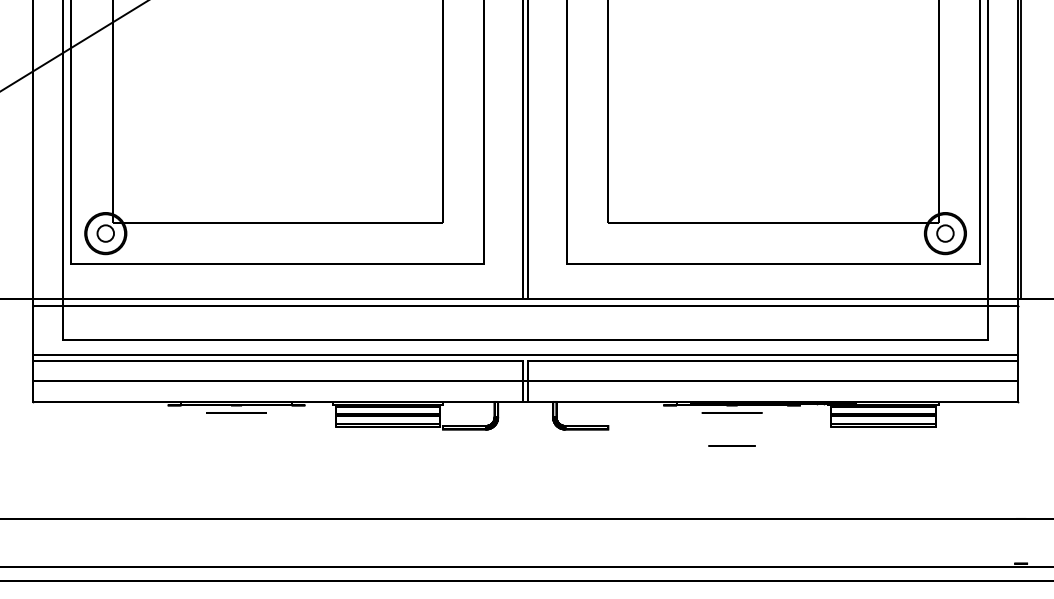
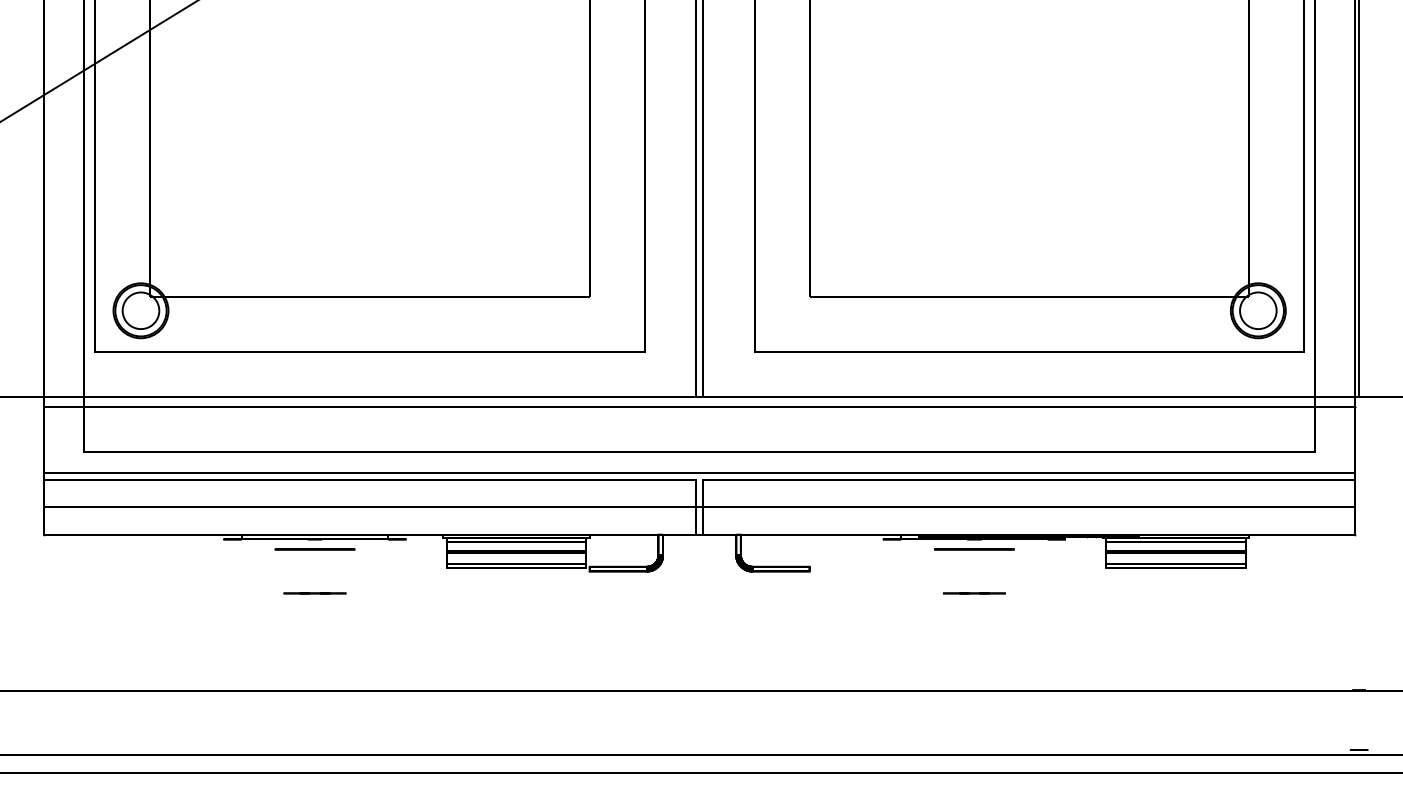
circle: (105, 233) -> (140, 310), size x1.67
circle: (945, 233) -> (1258, 310), size x1.67
line: (236, 446) -> (314, 593), added

